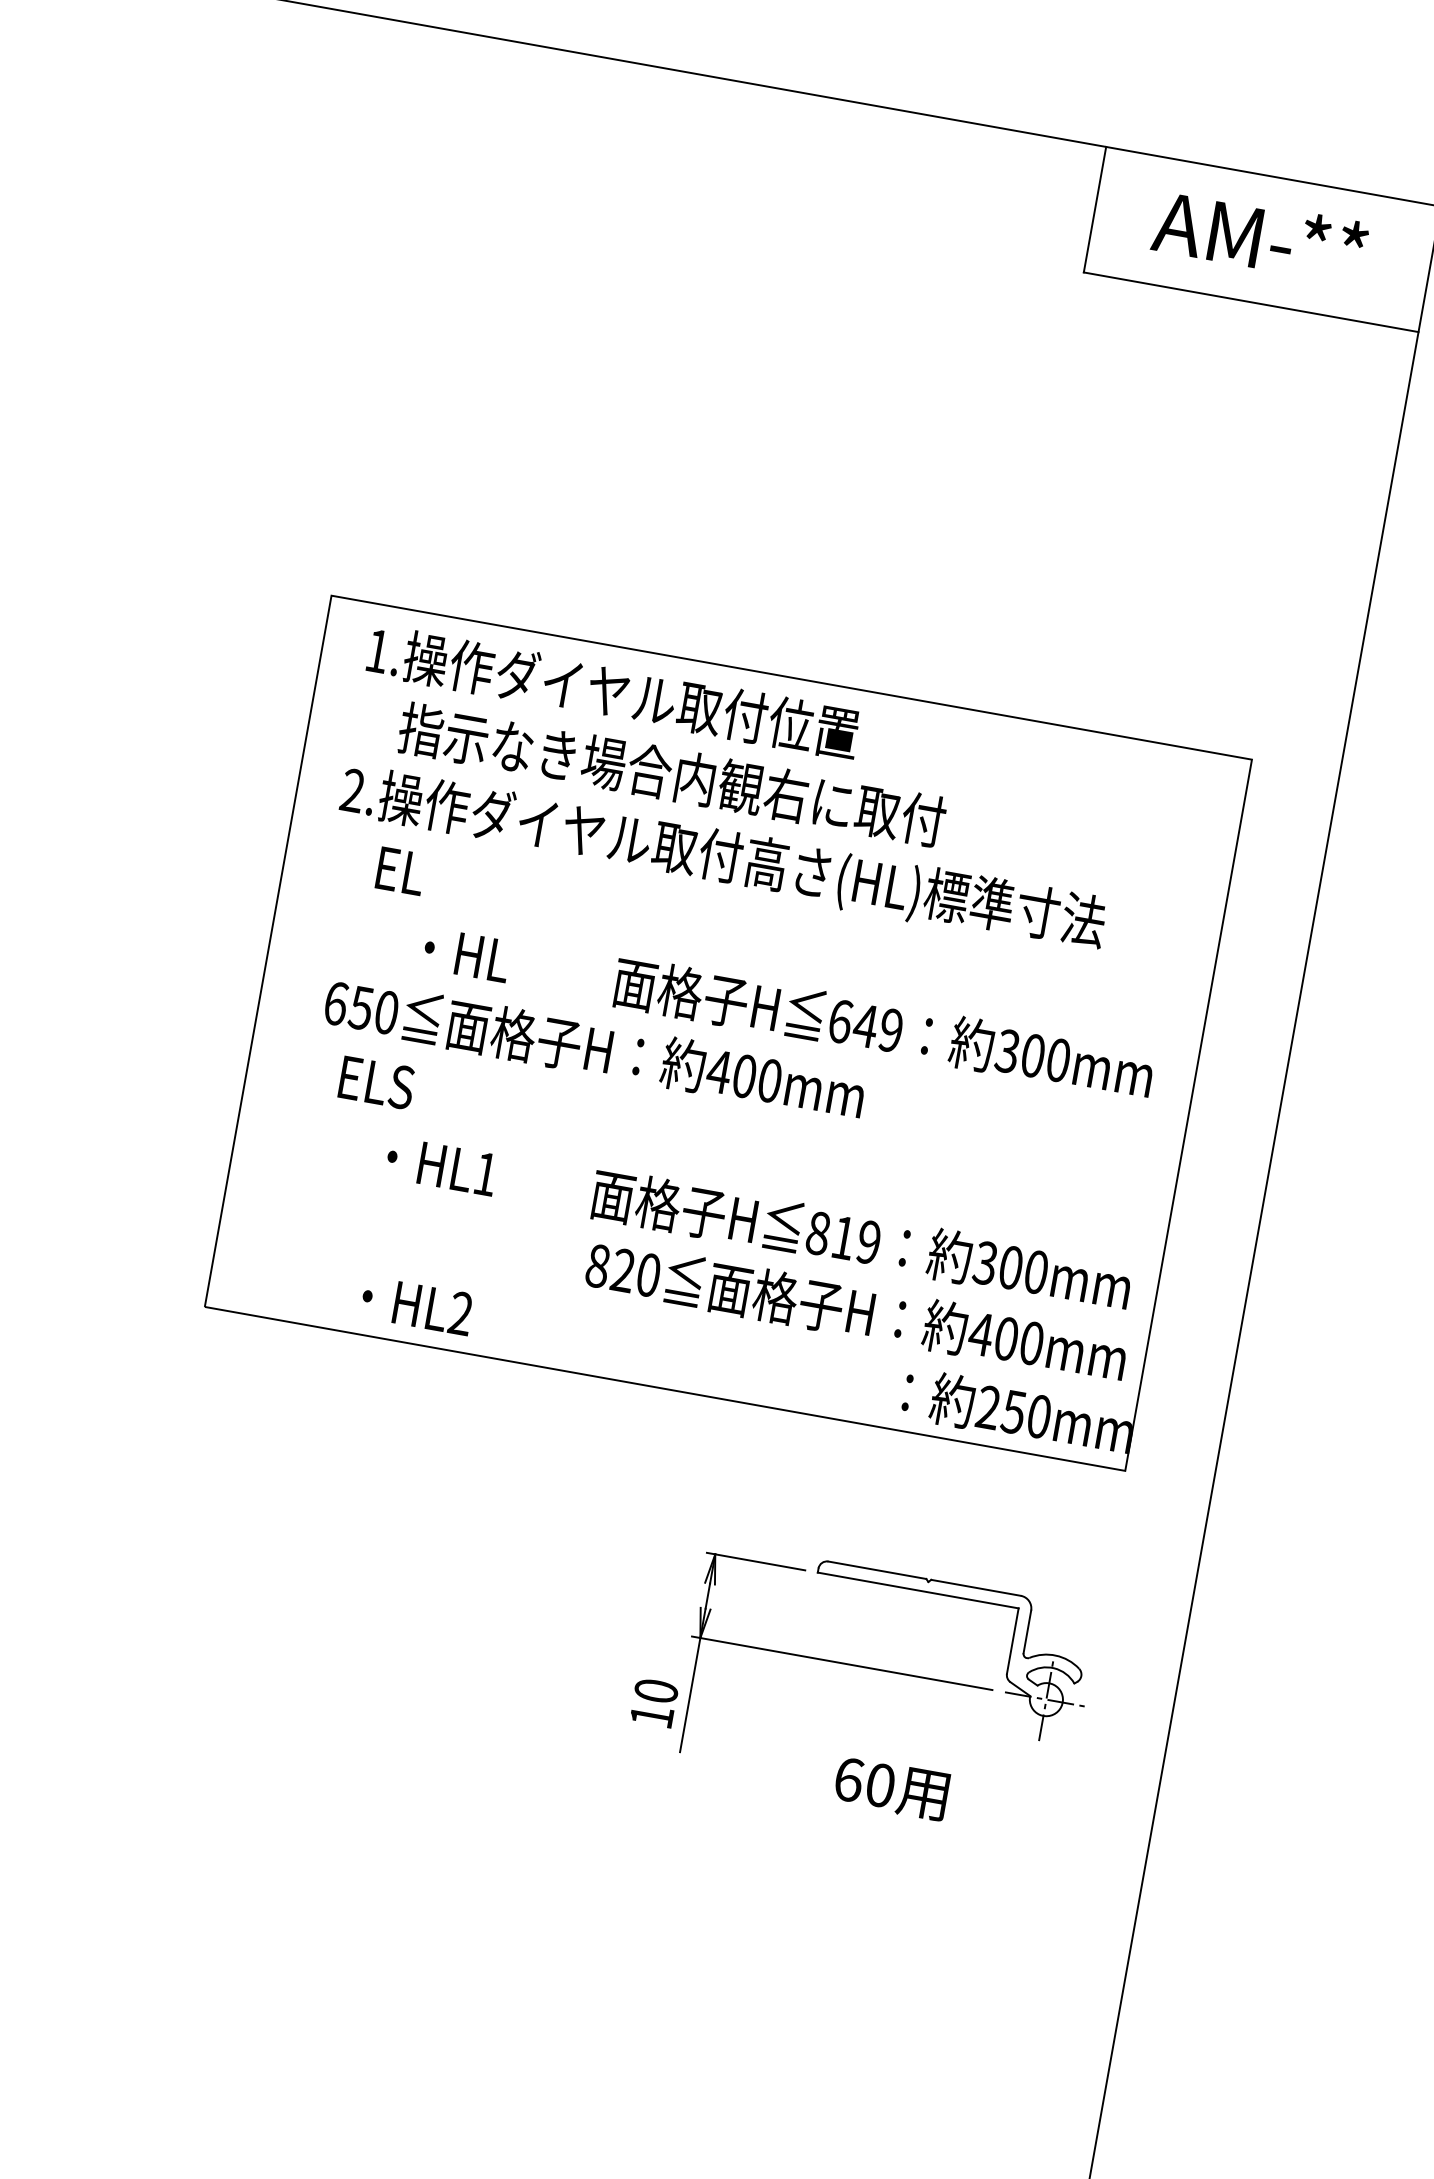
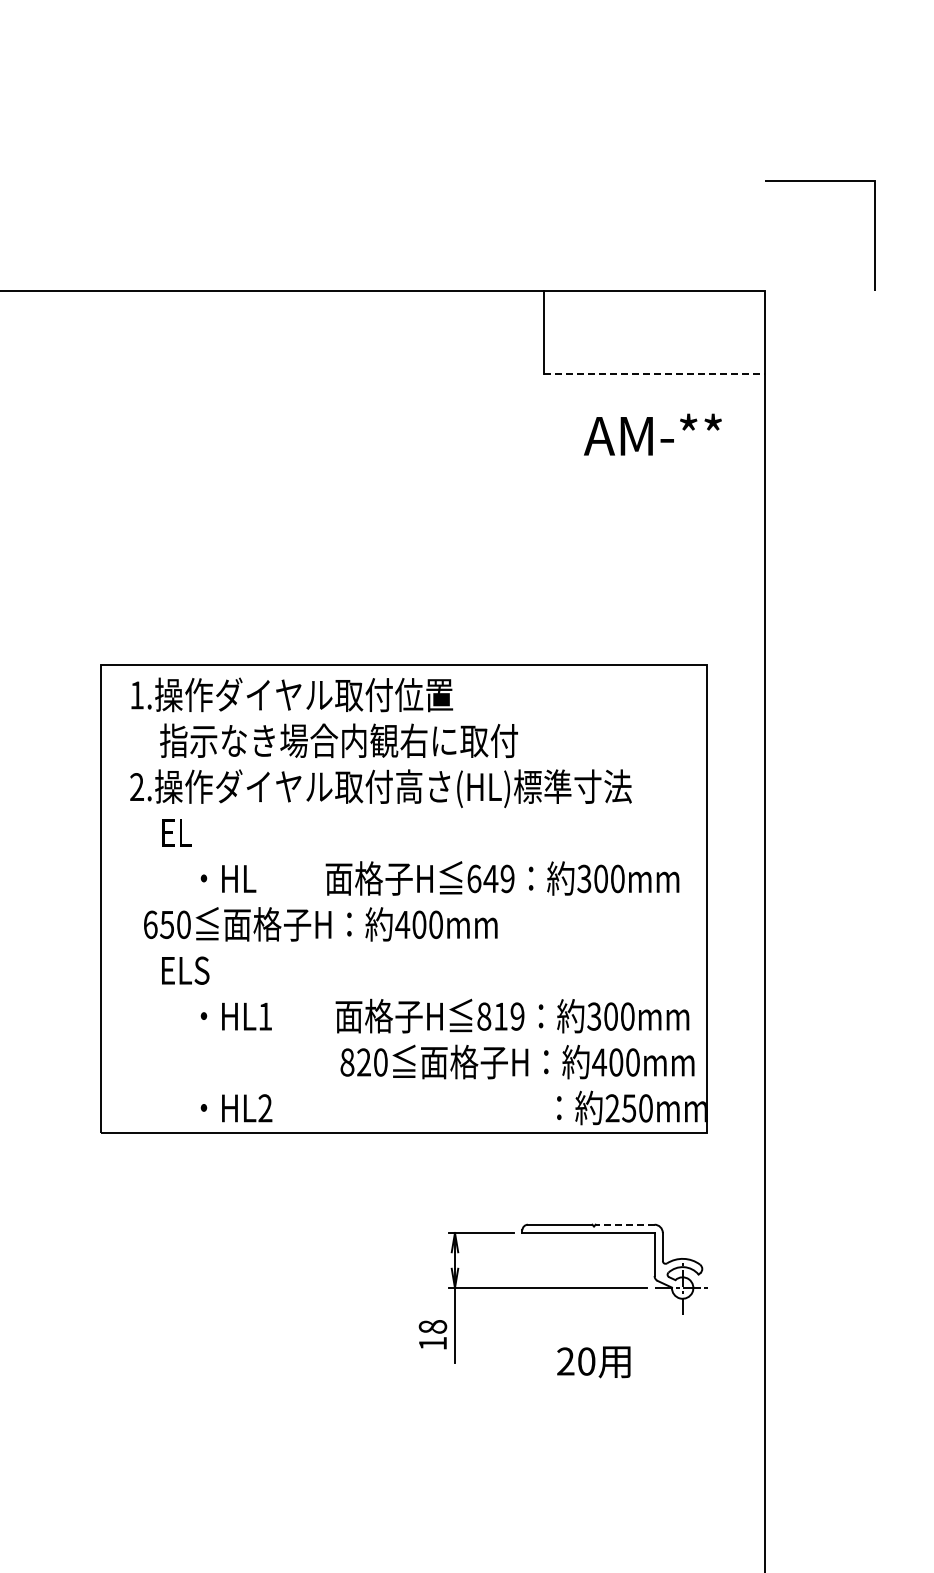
text: (1259, 236) -> (652, 434), moved
line: (1252, 302) -> (655, 373), solid -> dashed
line: (975, 1587) -> (624, 1224), solid -> dashed
text: (655, 1690) -> (432, 1326), 10 -> 18
text: (848, 1779) -> (565, 1361), 60 -> 20

